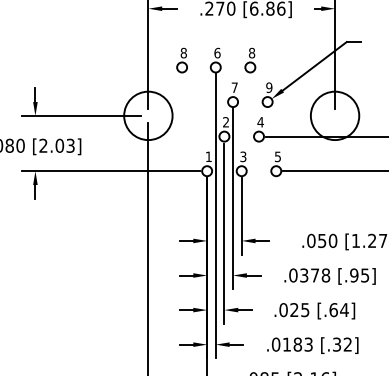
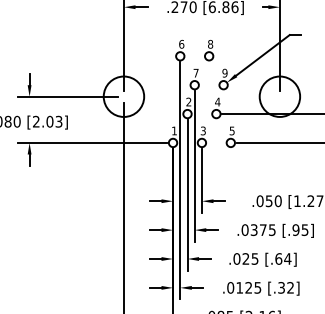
part: (182, 60) -> (152, 50), removed
text: (324, 274) -> (271, 229), .0378 -> .0375
text: (303, 344) -> (253, 287), .0183 -> .0125

